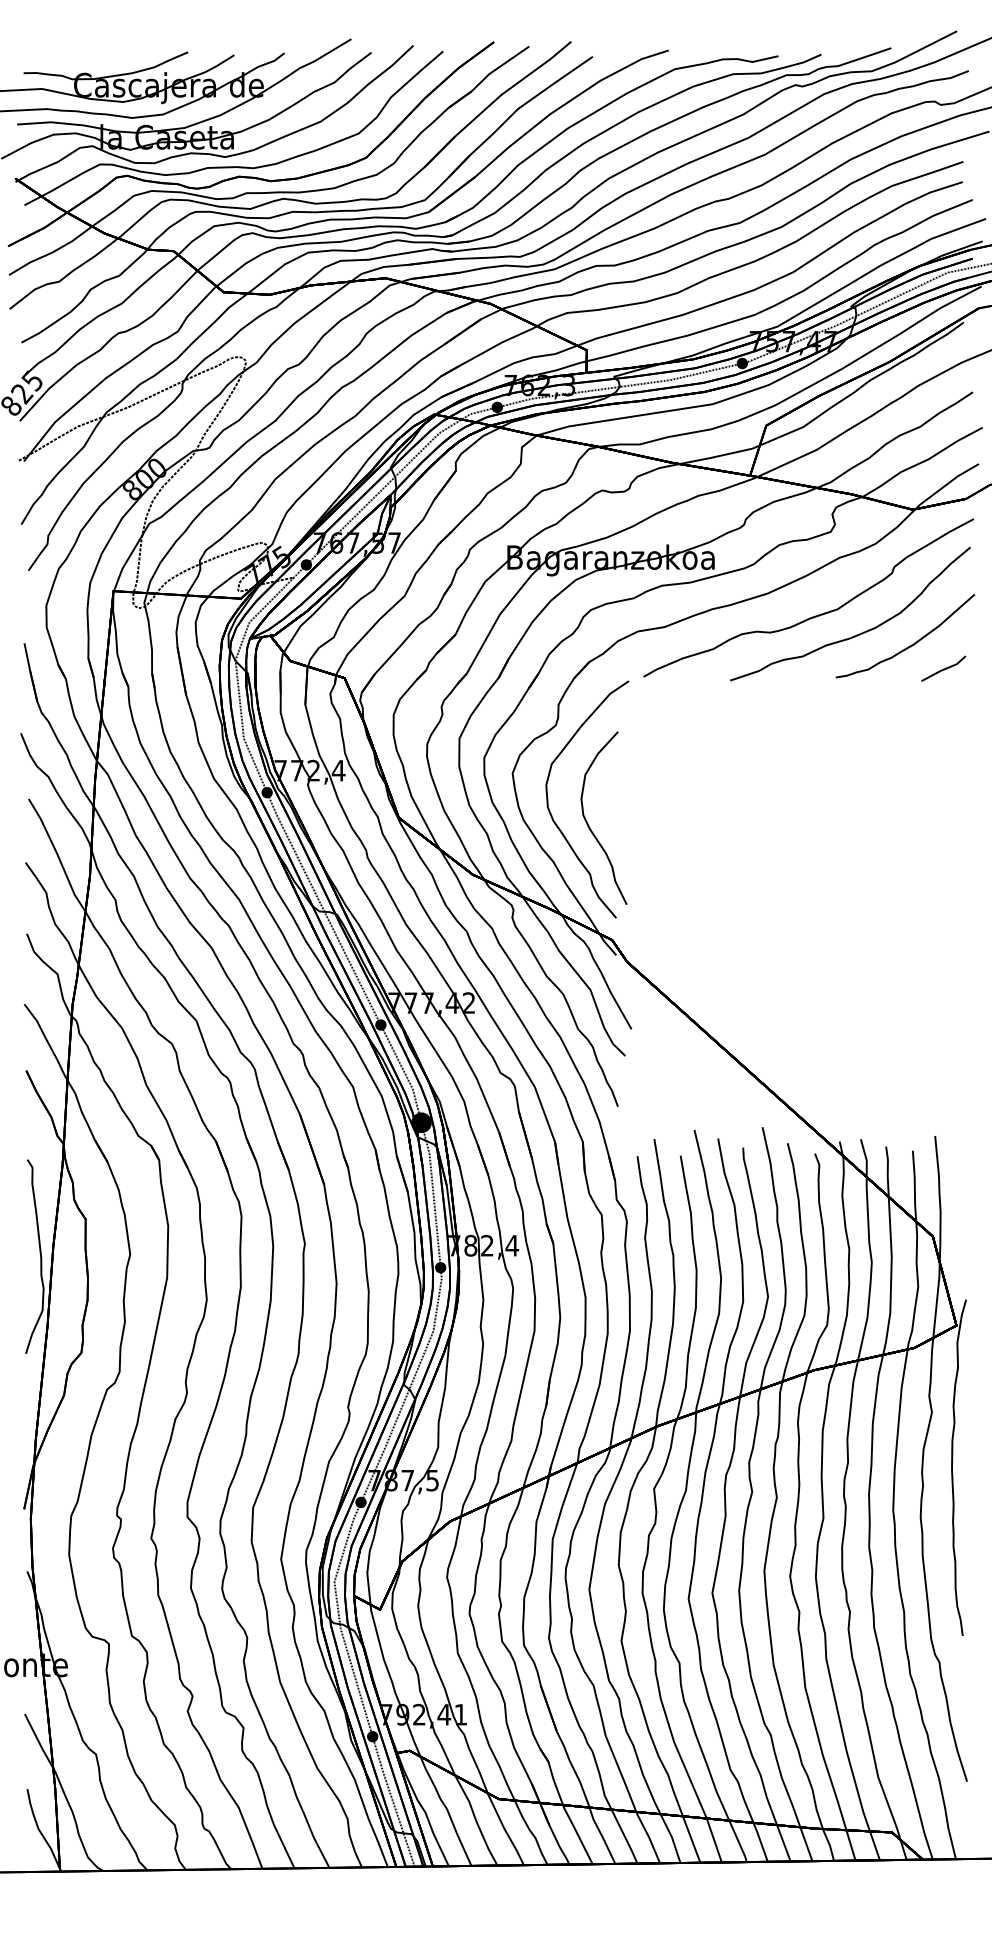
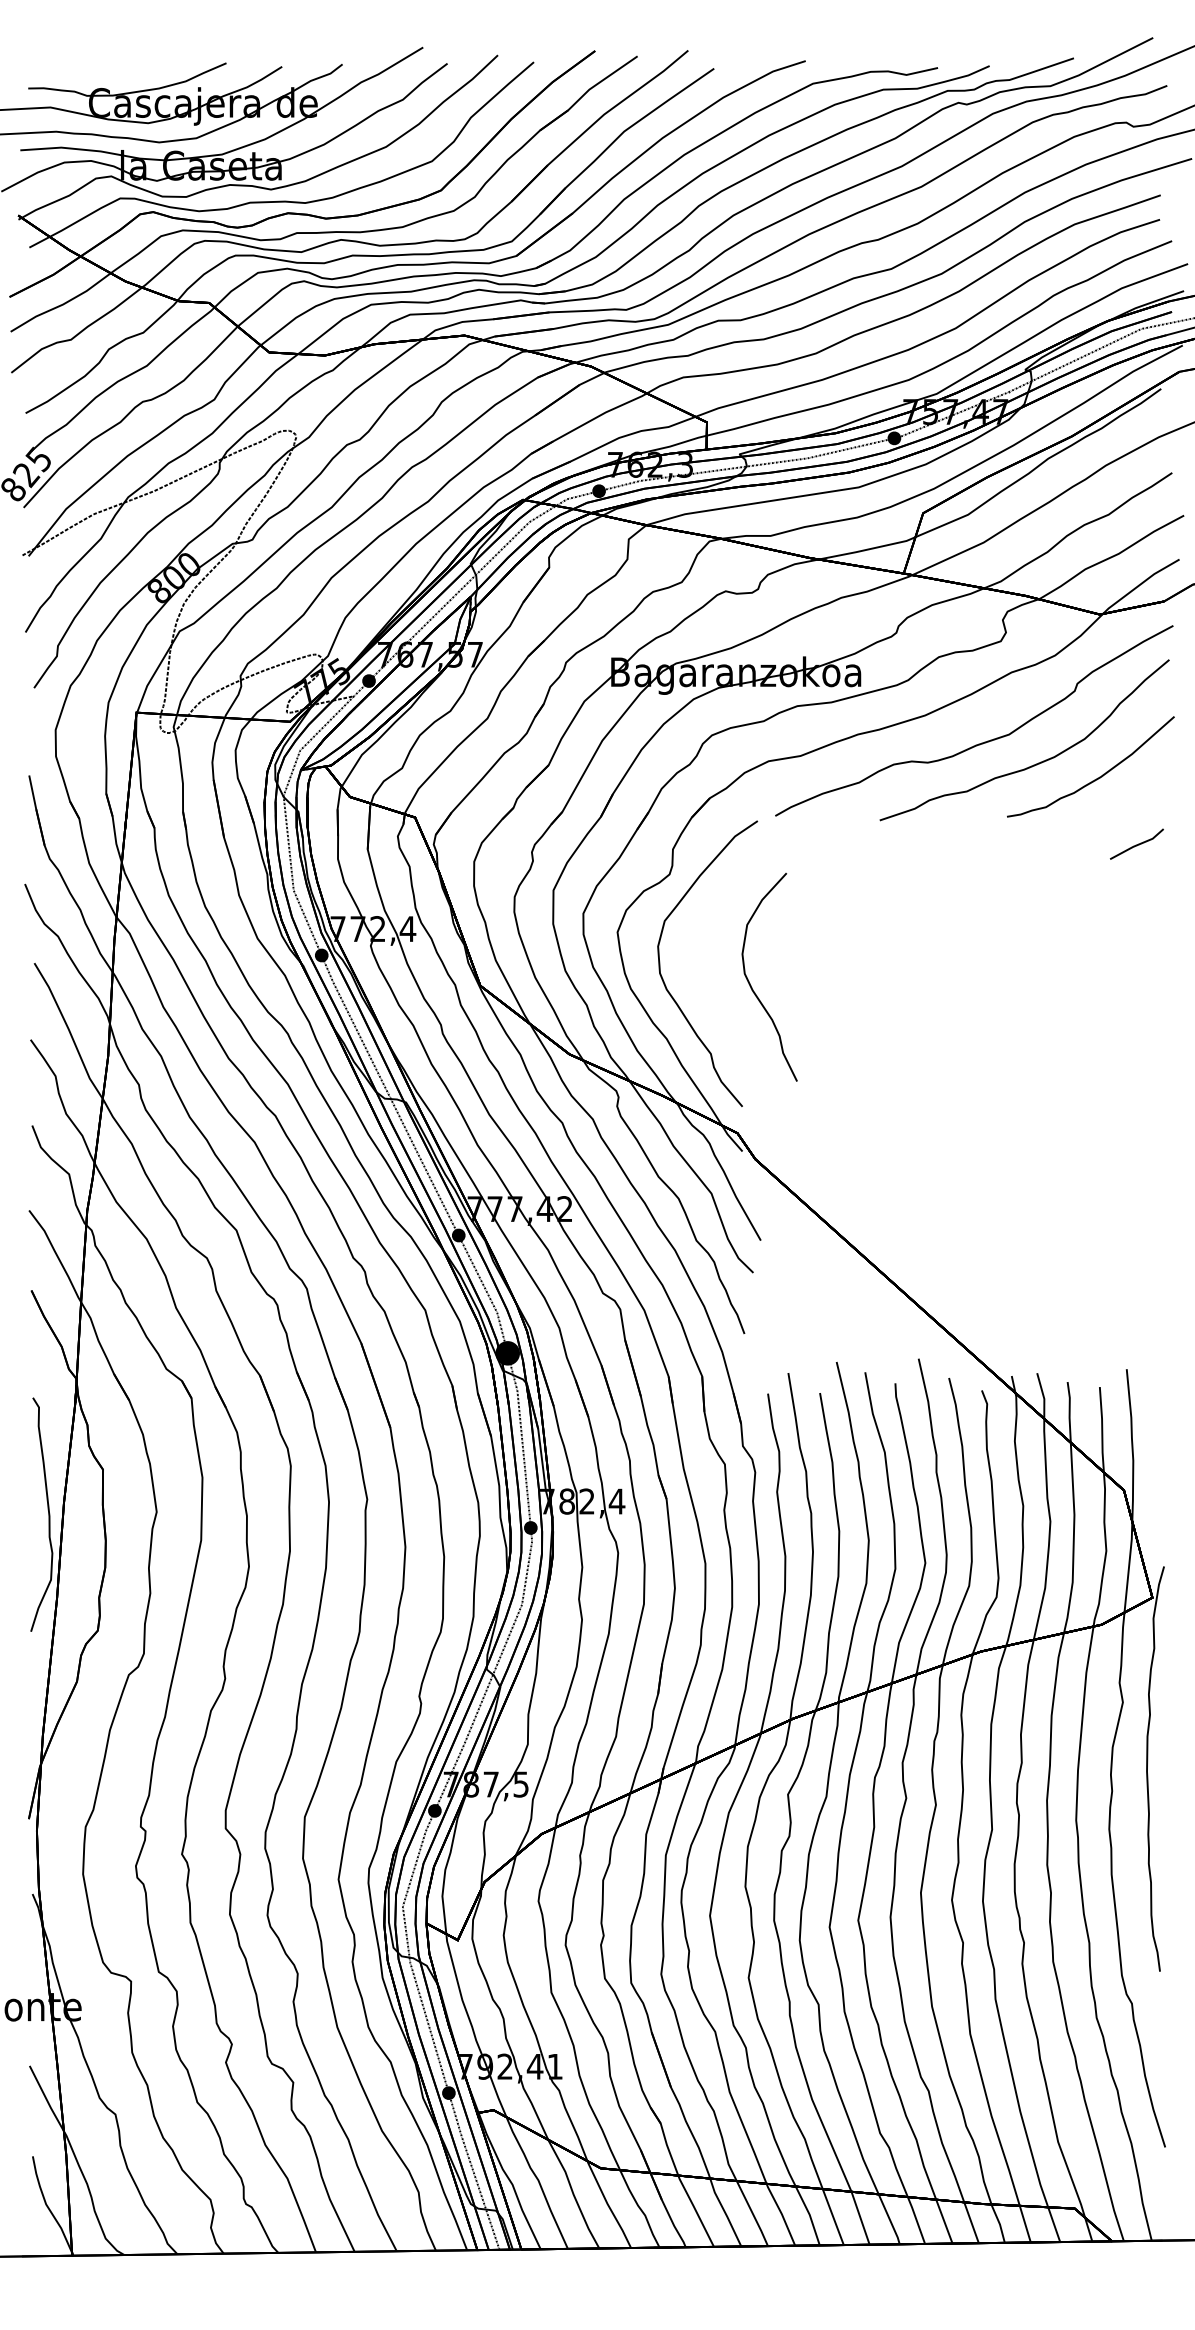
line: (943, 669) -> (1136, 844), moved
curve: (588, 825) -> (751, 985), moved

